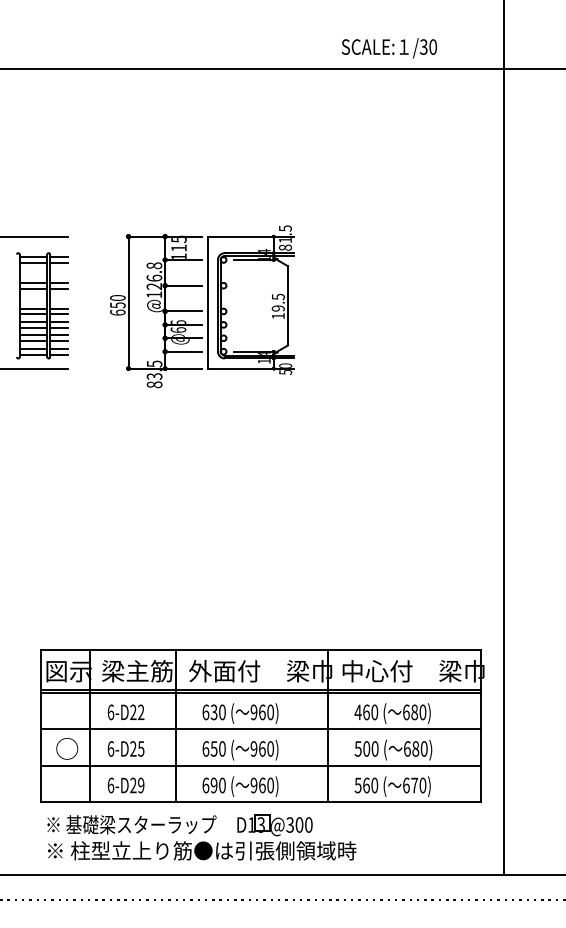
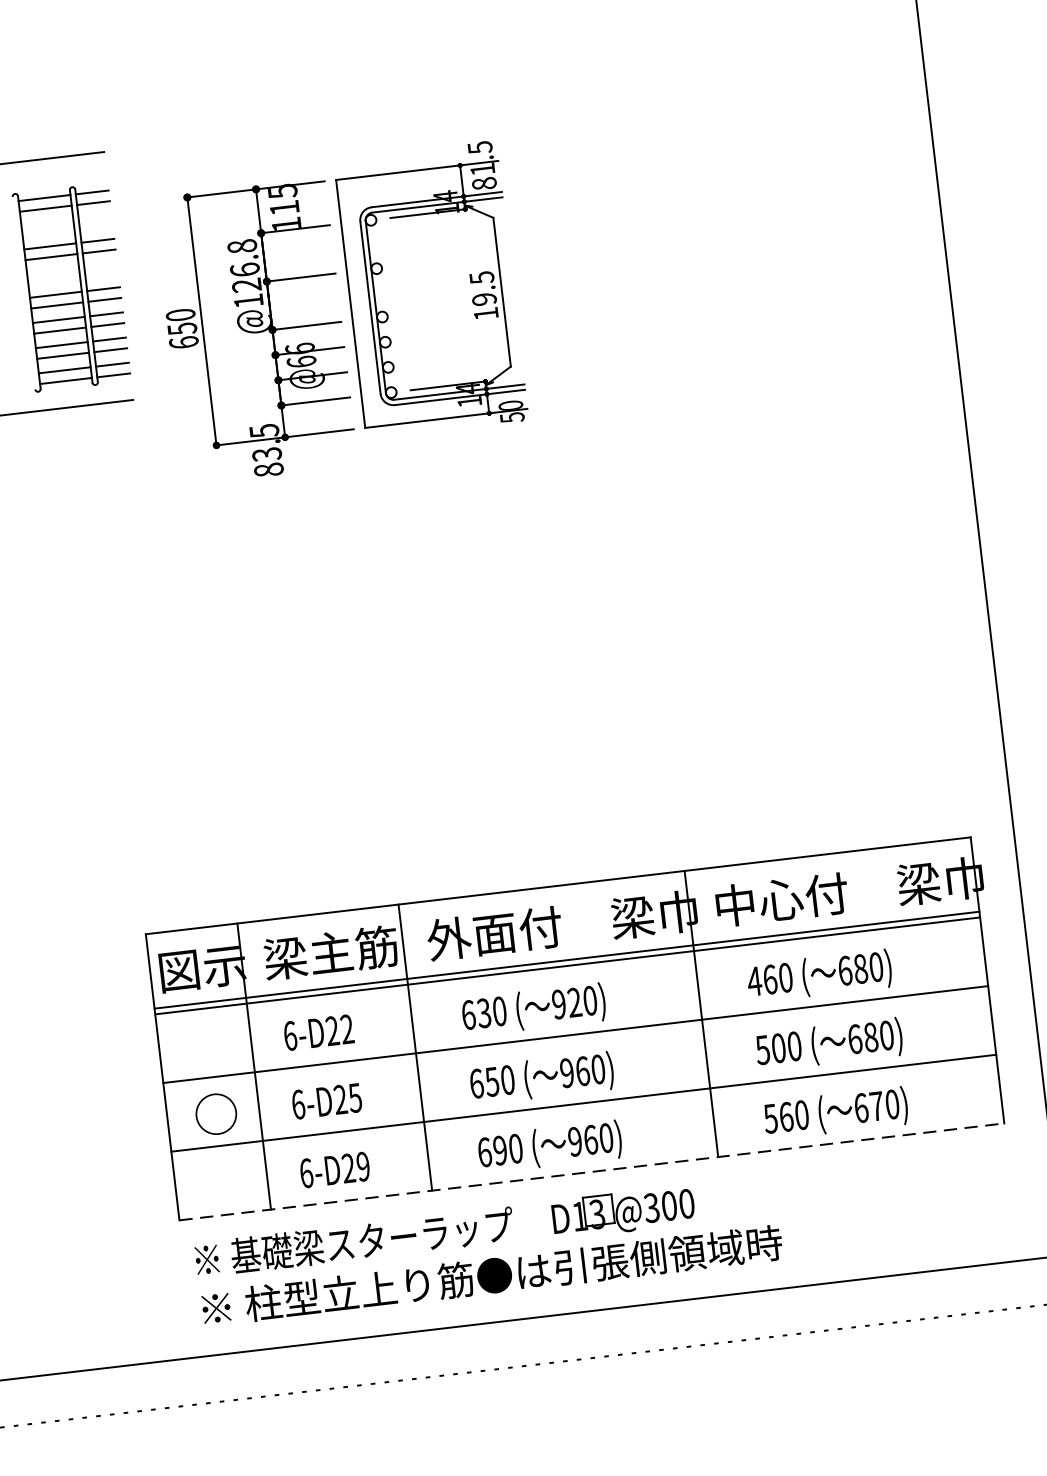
part: (202, 306) -> (341, 312), moved
text: (262, 712) -> (575, 1002), 960) -> 920)
line: (260, 802) -> (591, 1172), solid -> dashed

